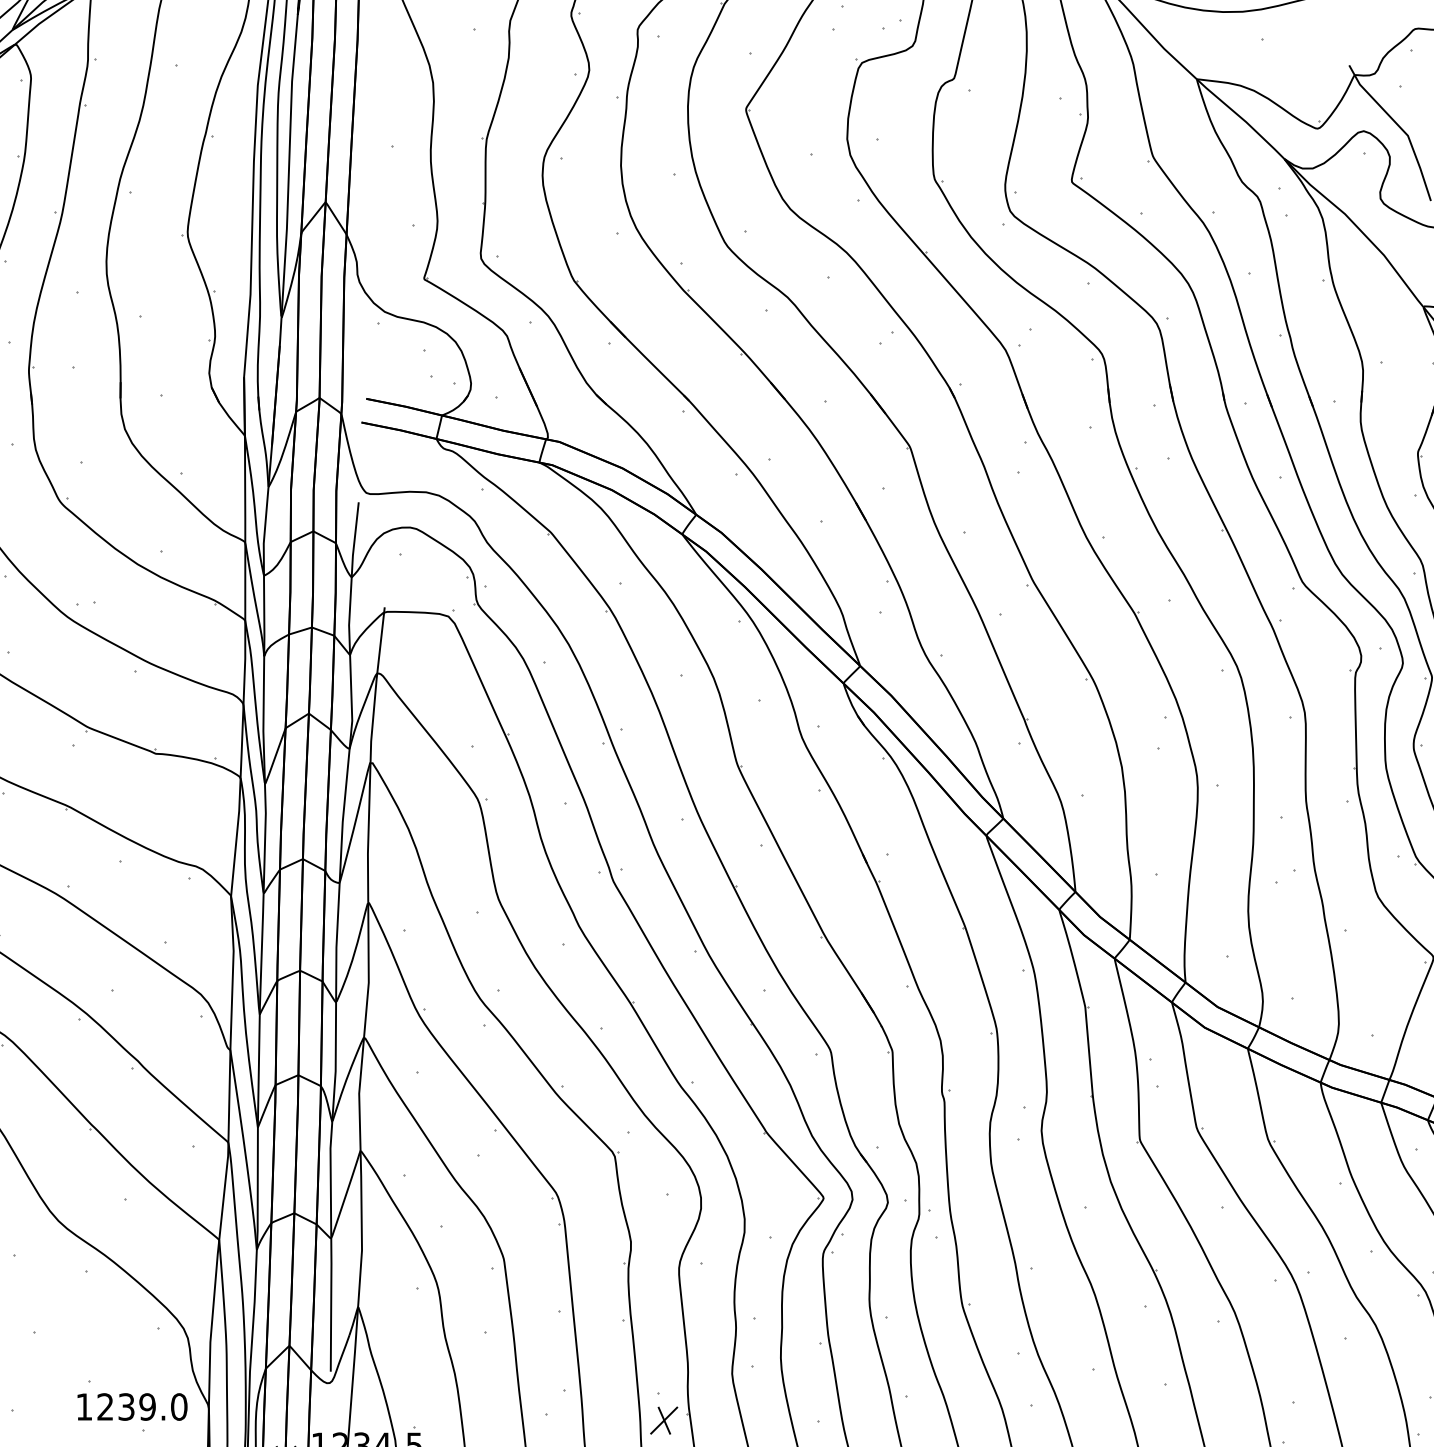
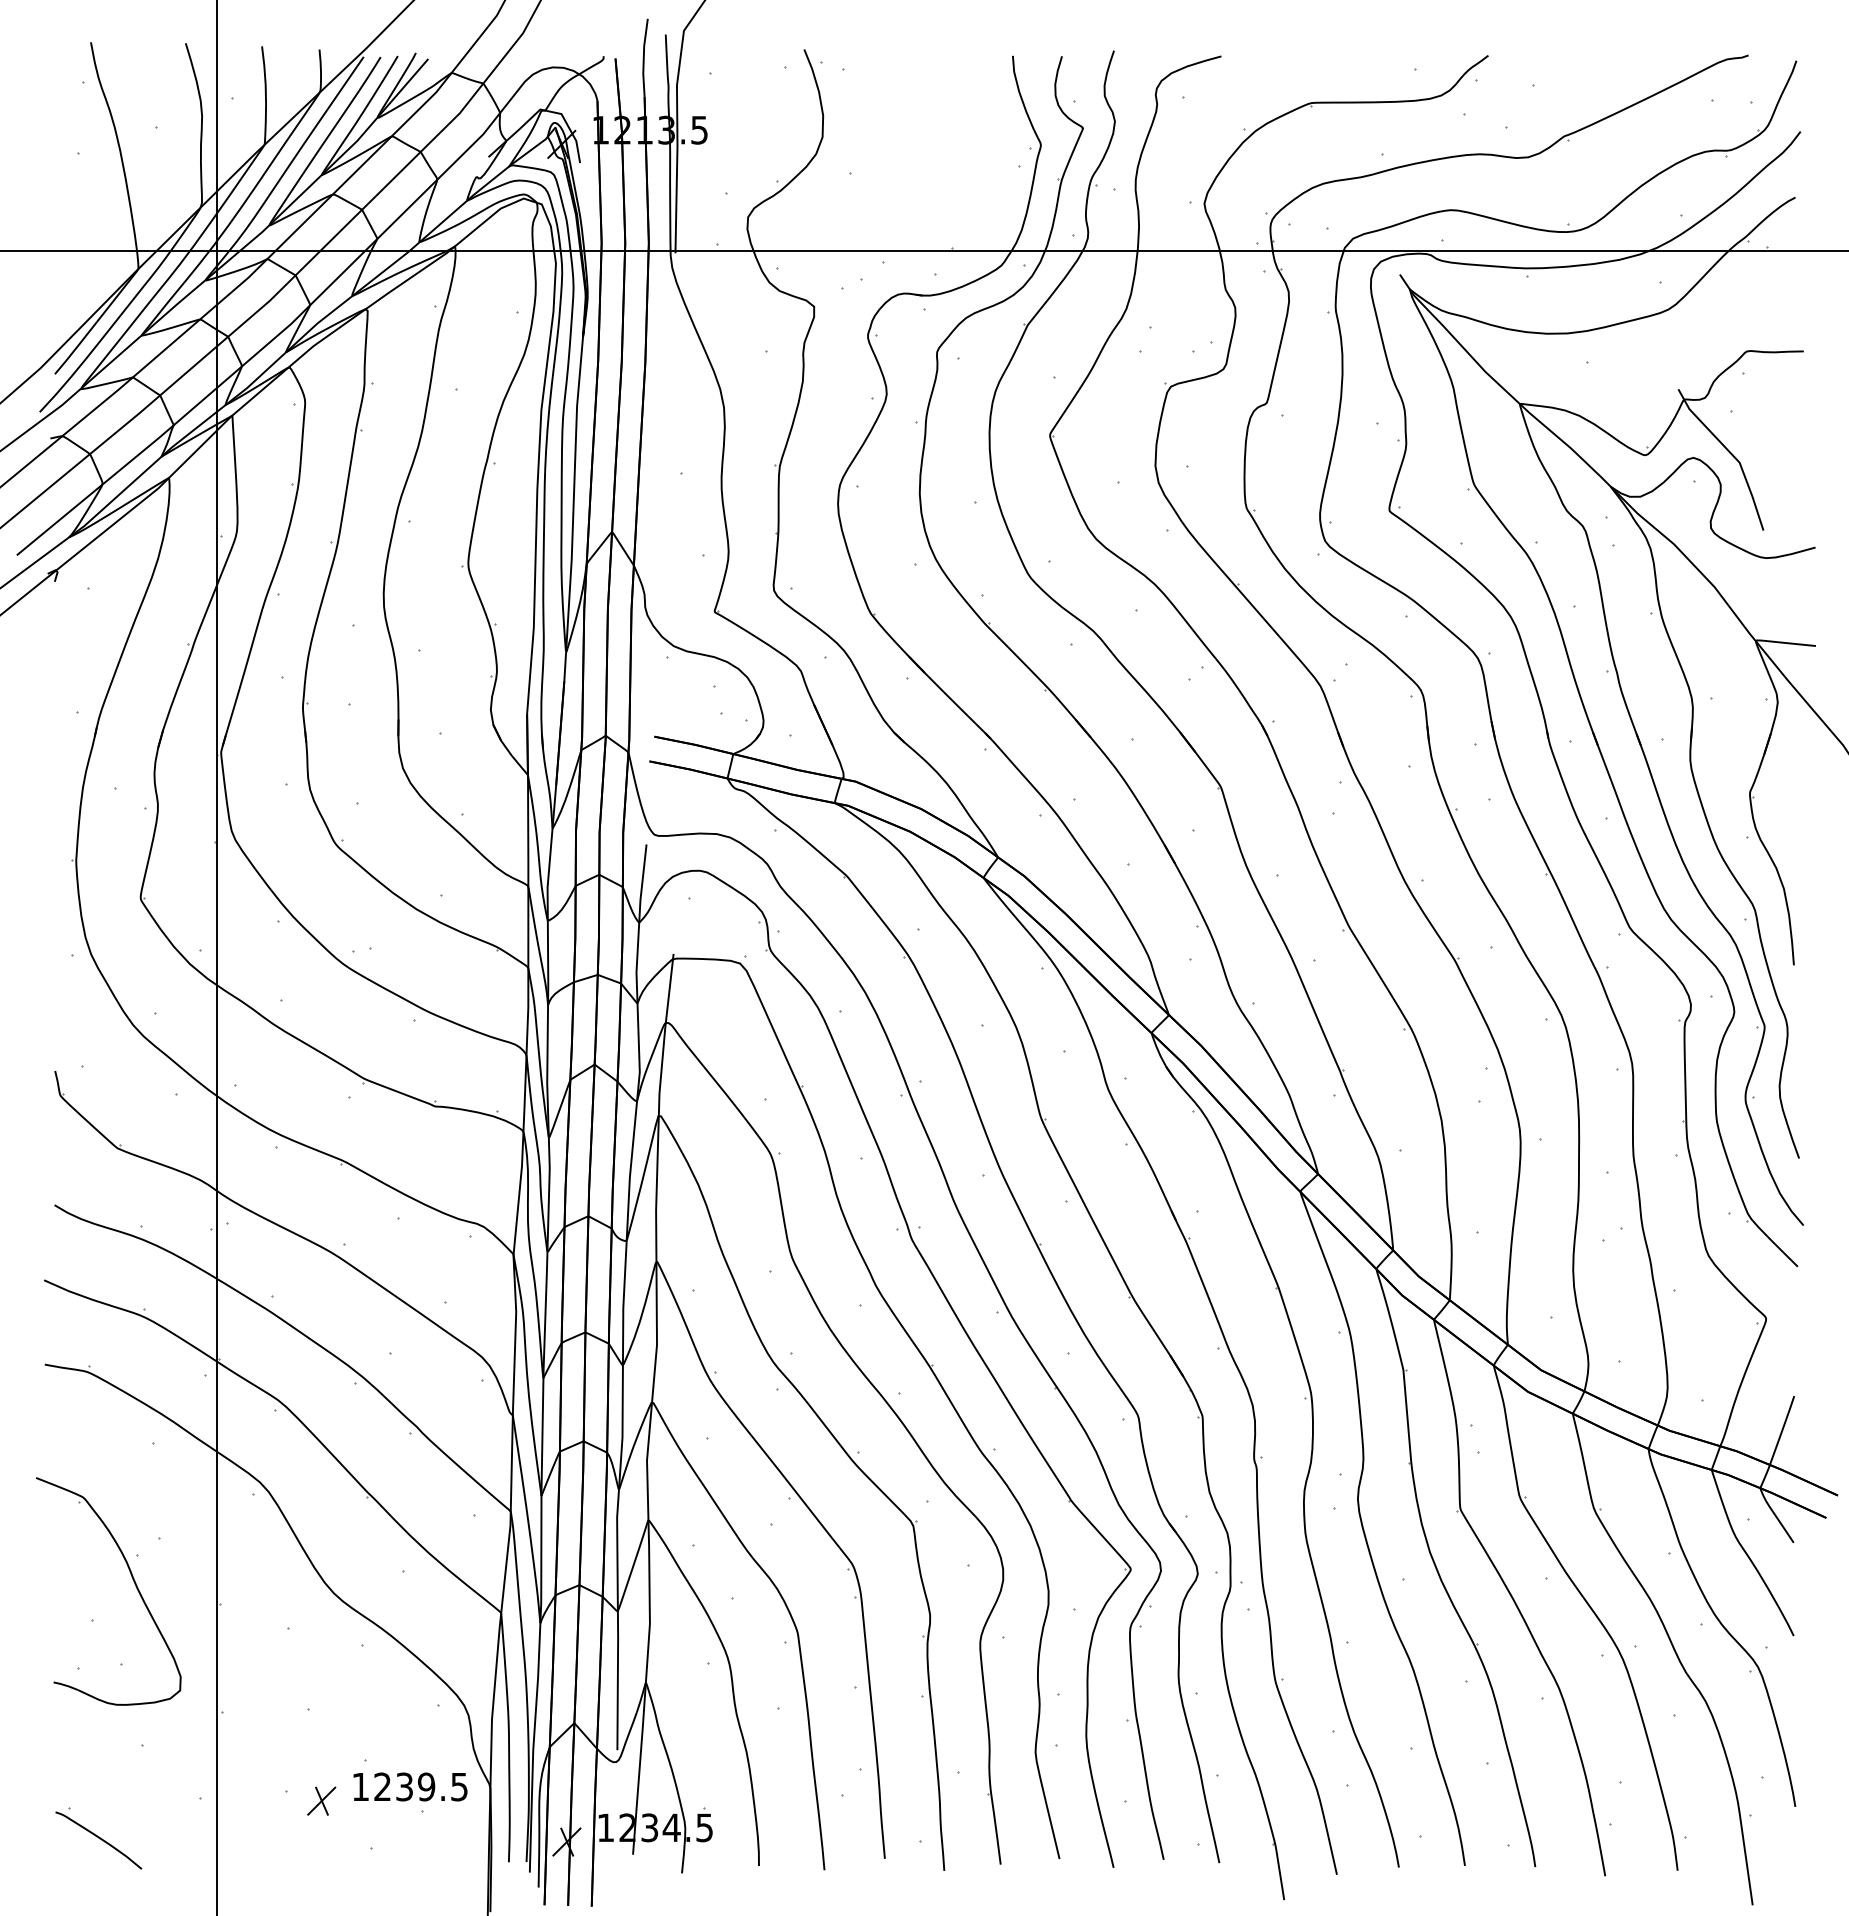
text: (179, 1406) -> (459, 1786), 1239.0 -> 1239.5
part: (663, 1419) -> (321, 1800), moved

